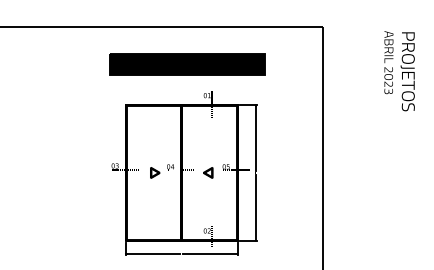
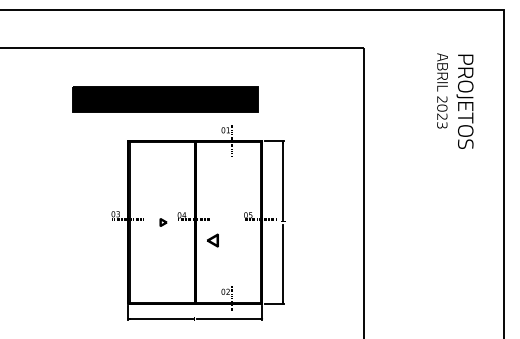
part: (187, 63) -> (165, 99), moved
part: (155, 172) -> (163, 222), size x0.6
part: (207, 172) -> (212, 240), moved

